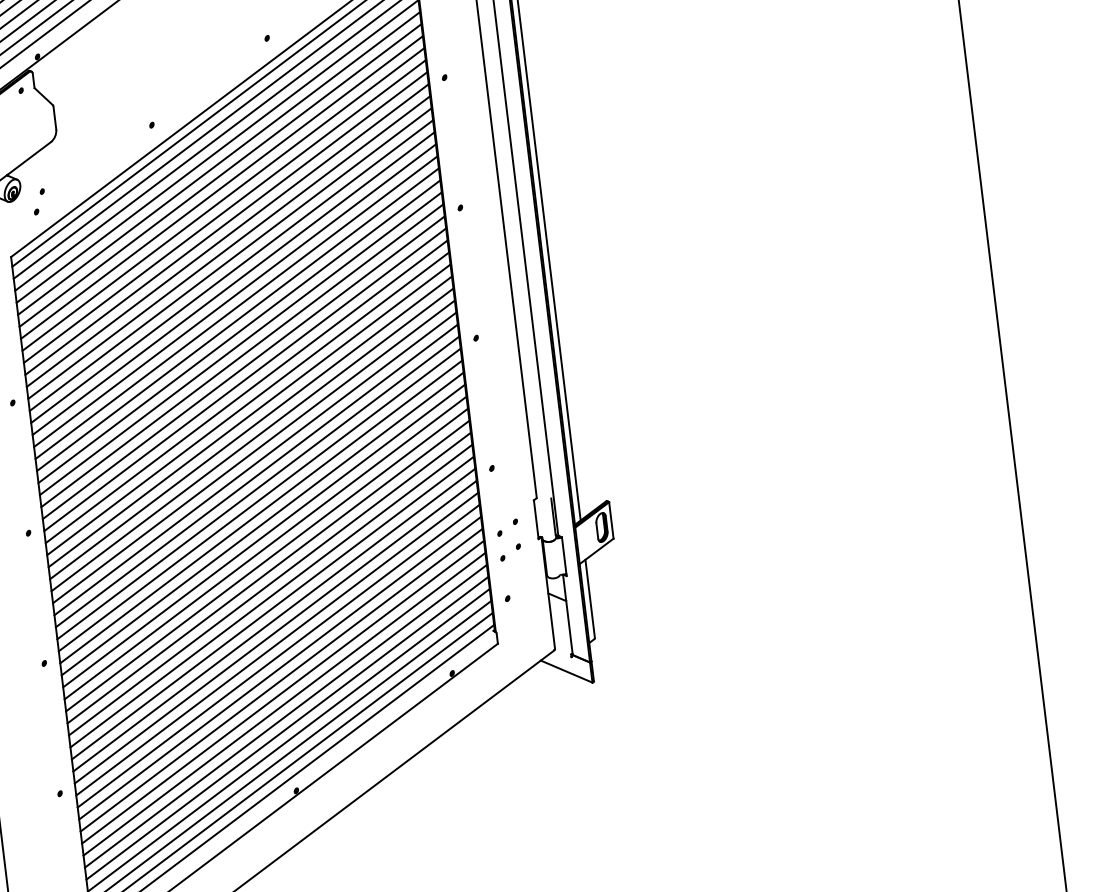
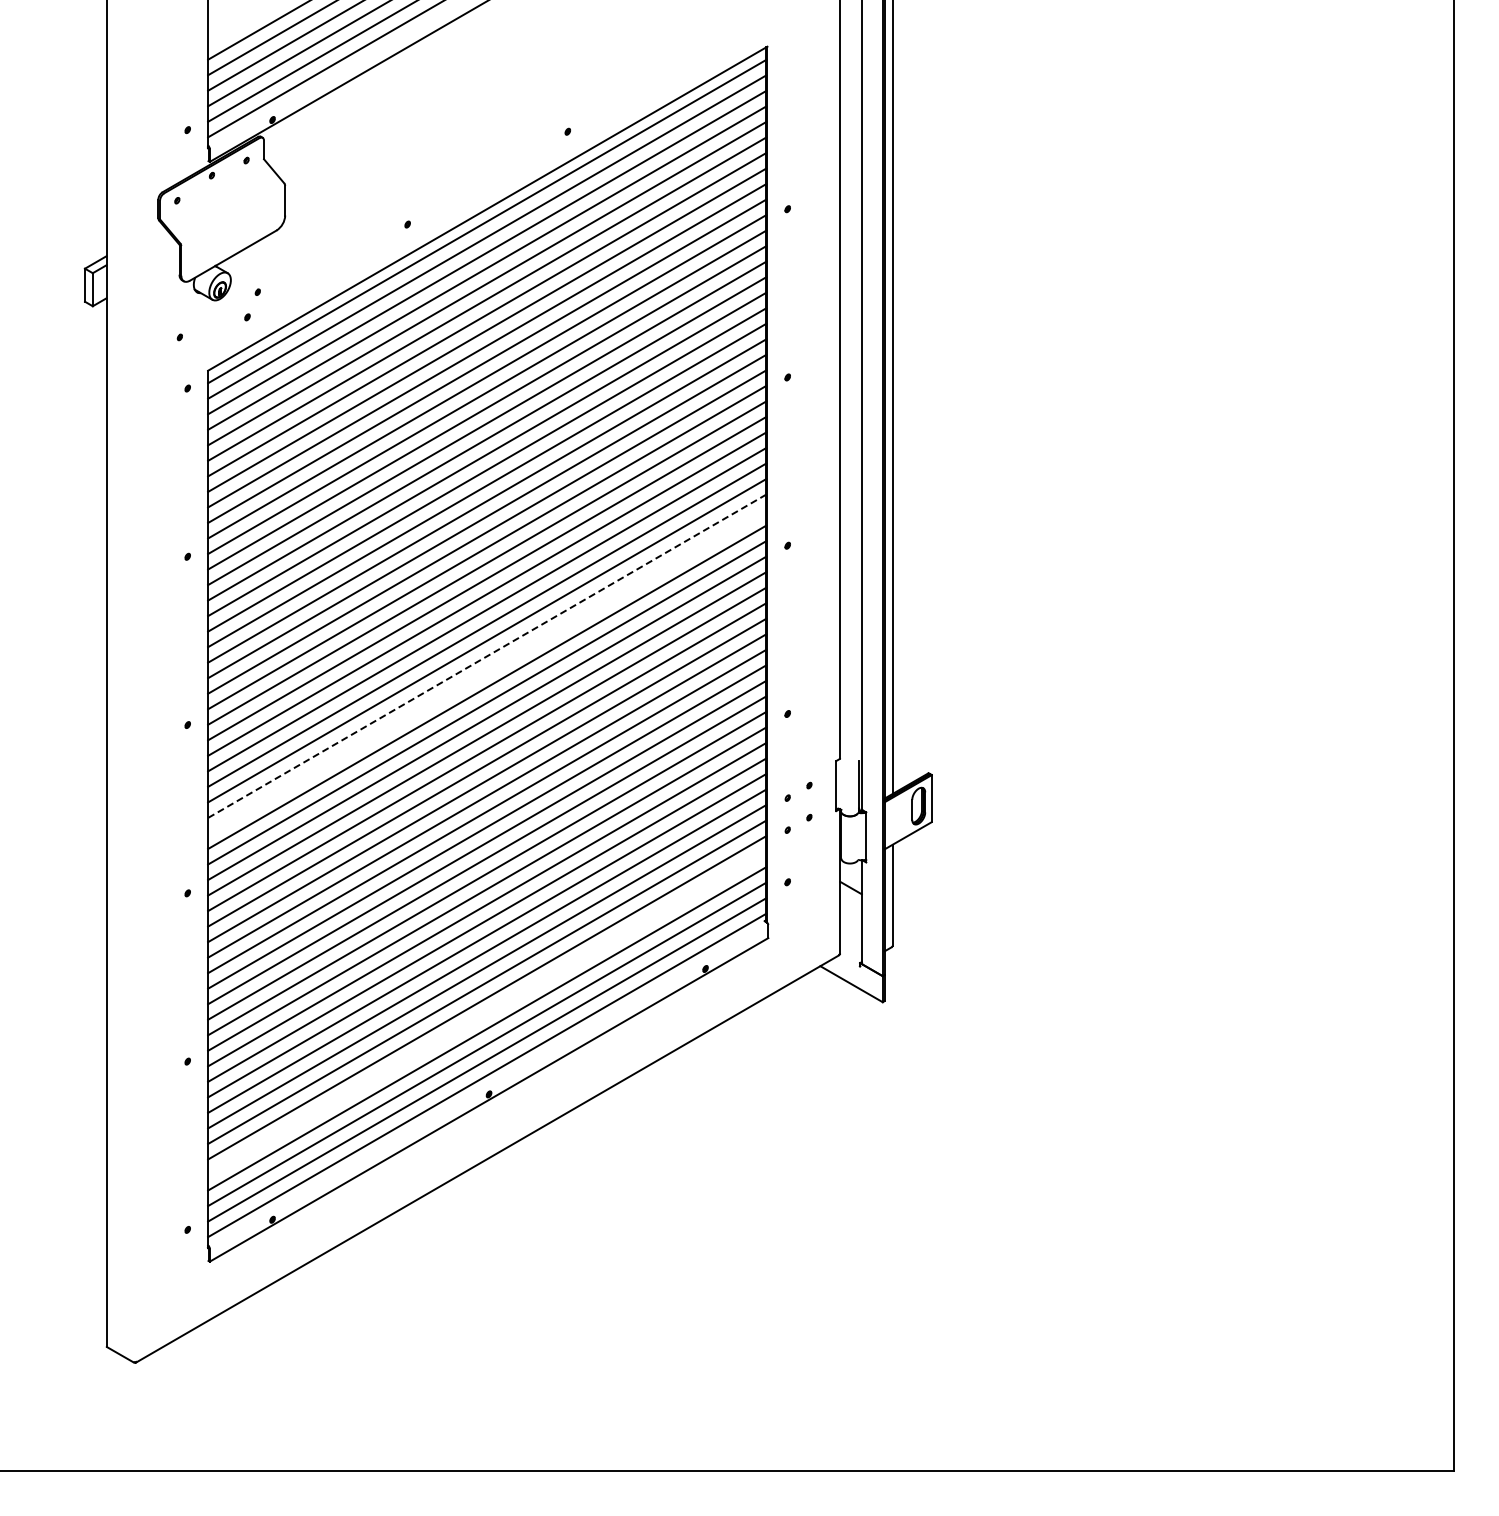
line: (254, 452) -> (487, 656), solid -> dashed
line: (255, 463) -> (487, 671), removed
line: (287, 728) -> (487, 1013), removed

